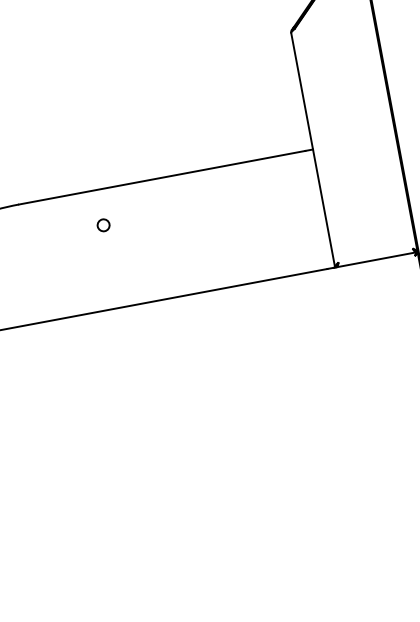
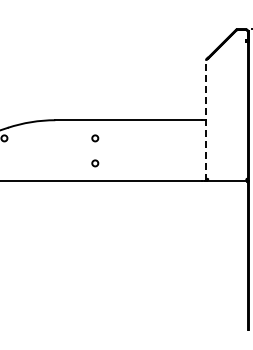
line: (313, 149) -> (206, 120), solid -> dashed
circle: (113, 274) -> (95, 163), added

